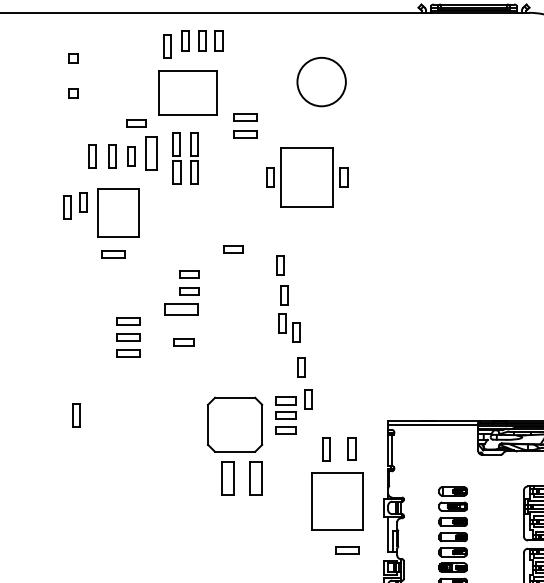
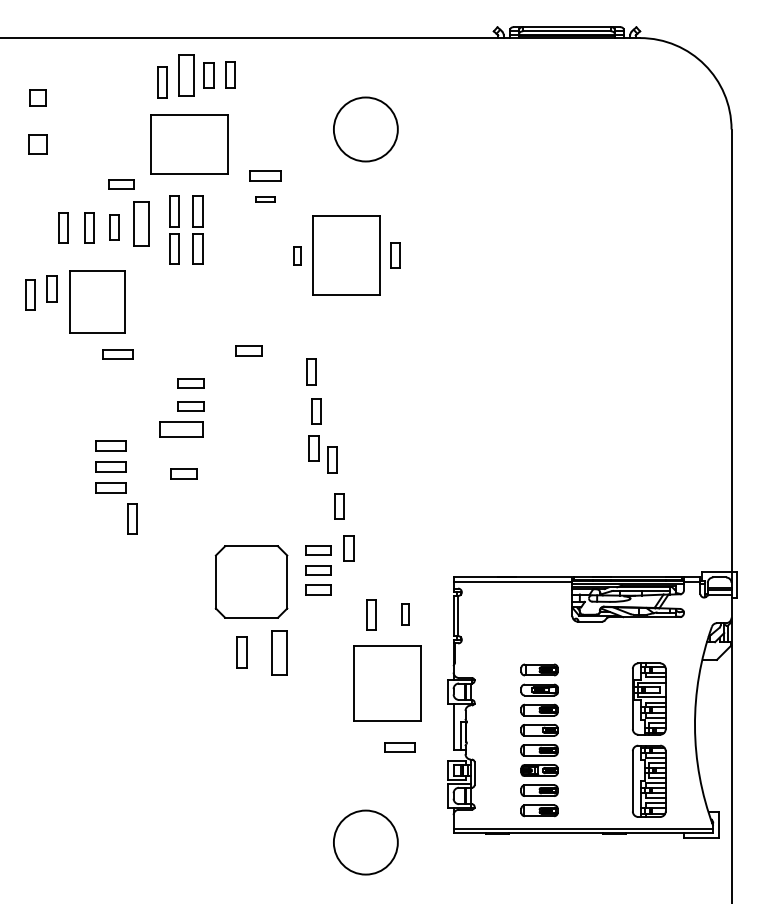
part: (185, 41) -> (186, 75), size x1.6
part: (72, 57) -> (37, 97), size x1.4
part: (72, 92) -> (37, 143), size x1.6
part: (245, 135) -> (265, 199), size x0.6
part: (269, 177) -> (297, 255), size x0.7
part: (113, 254) -> (117, 354), moved
part: (76, 414) -> (132, 518), moved
part: (351, 448) -> (405, 613), size x0.7
part: (228, 478) -> (242, 652), size x0.7

